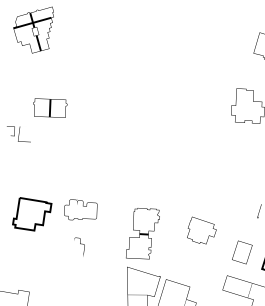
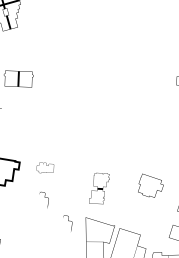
part: (80, 209) -> (45, 167), size x0.6
part: (142, 233) -> (99, 188), size x0.7
part: (106, 273) -> (67, 223), added

